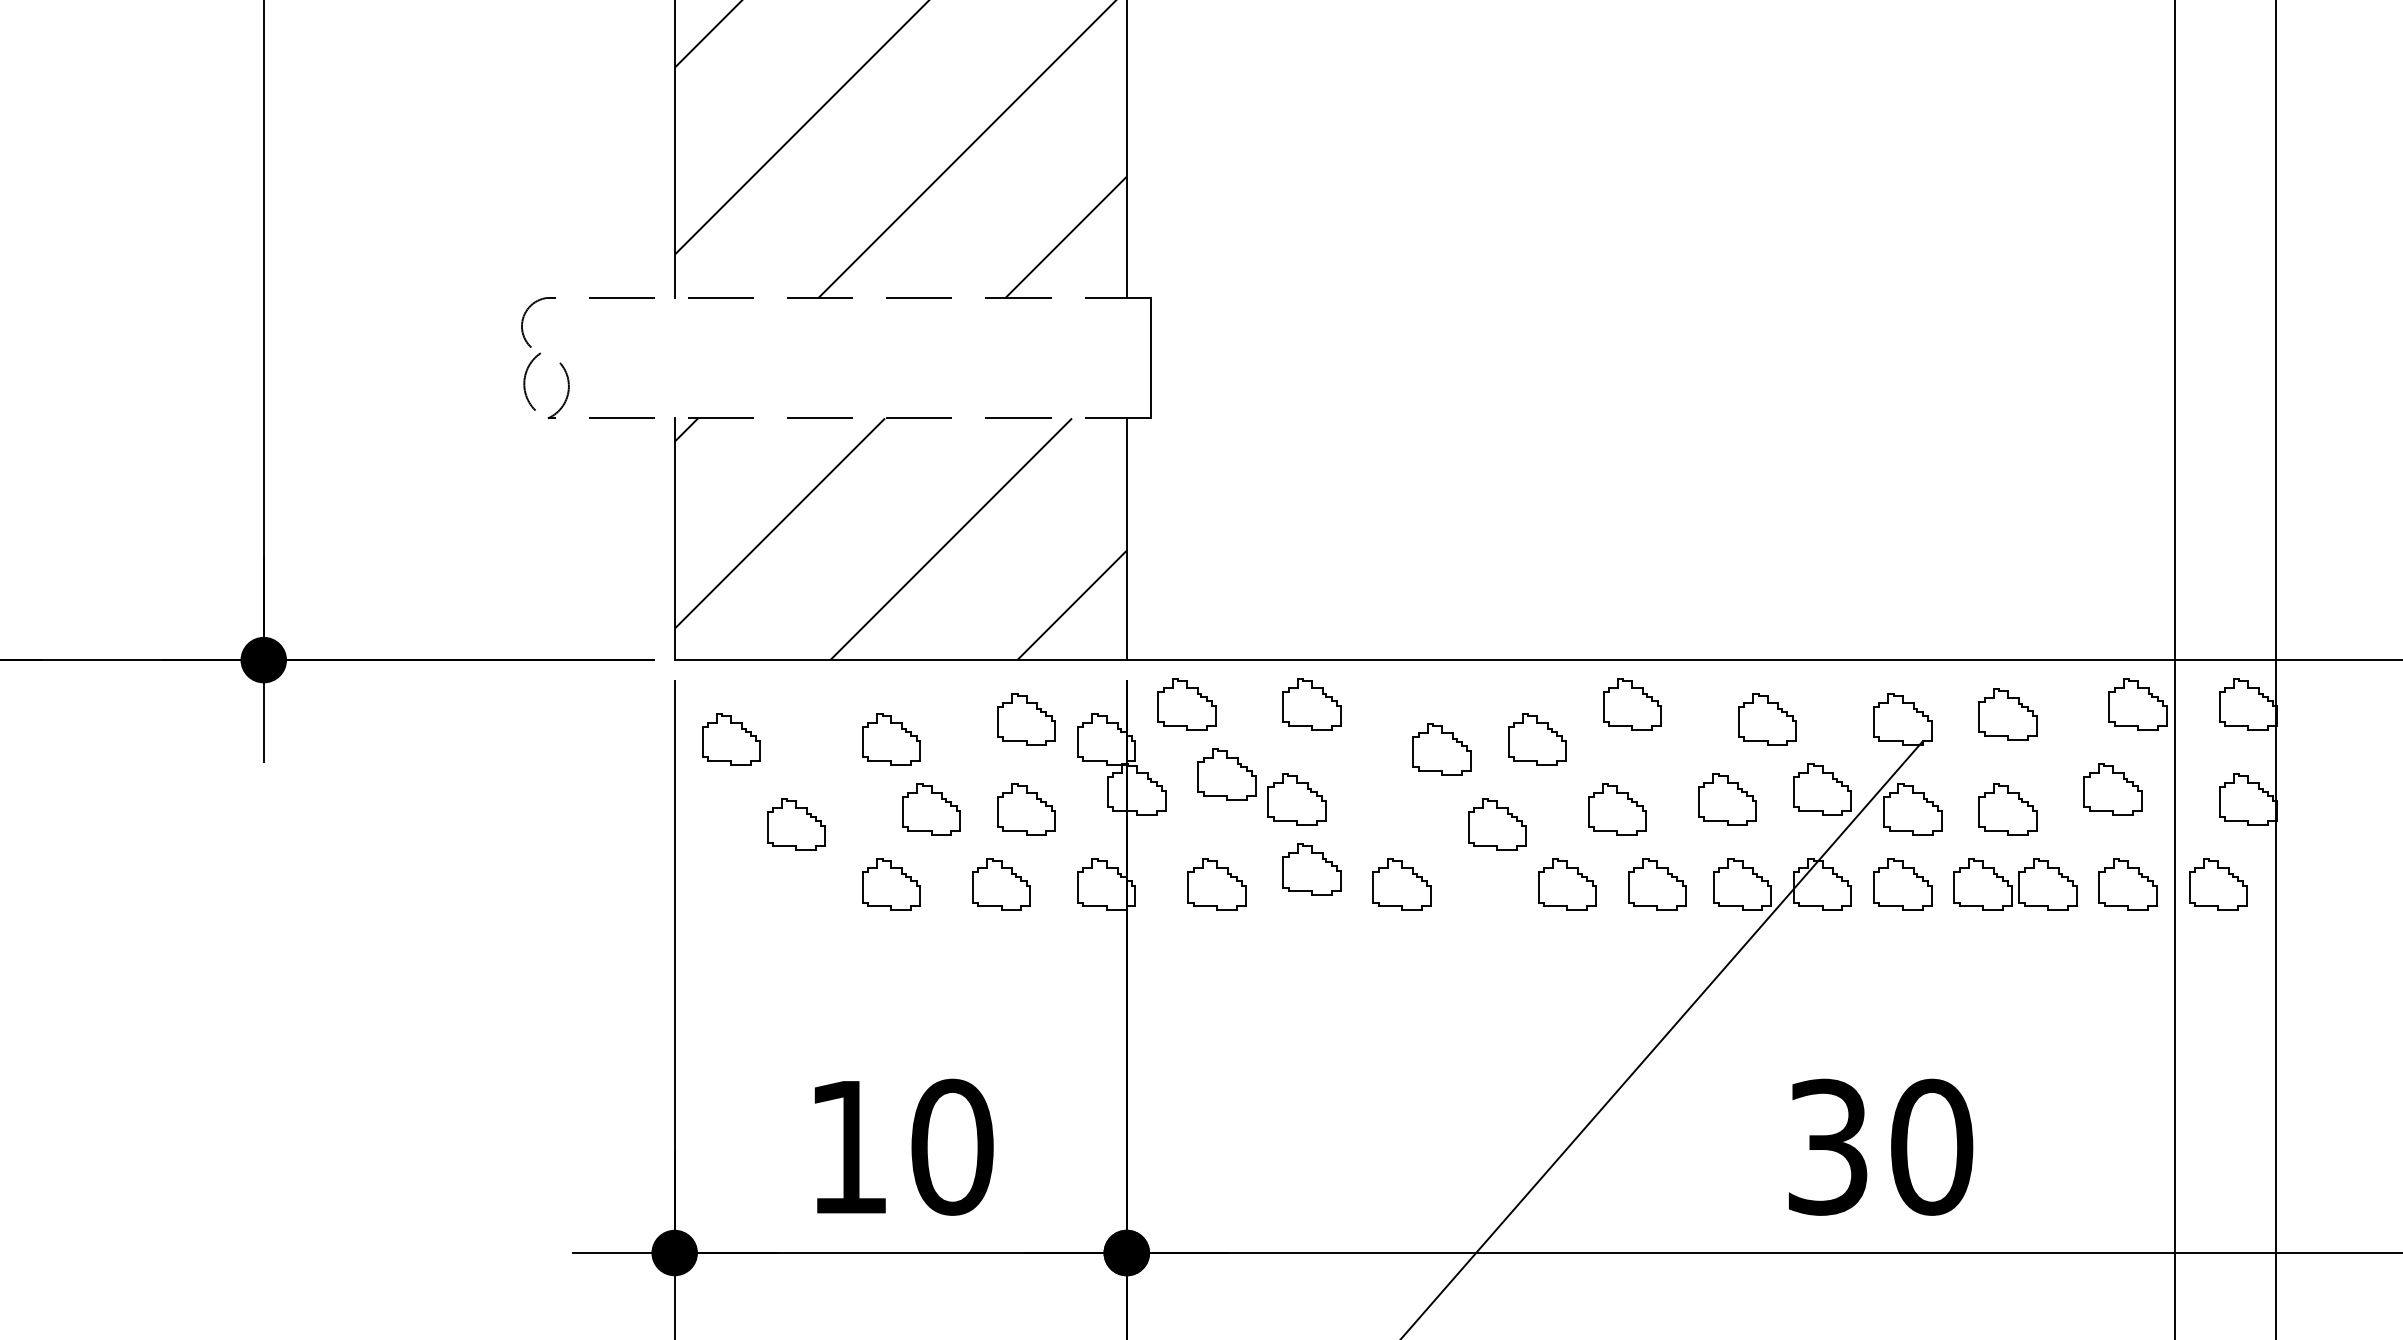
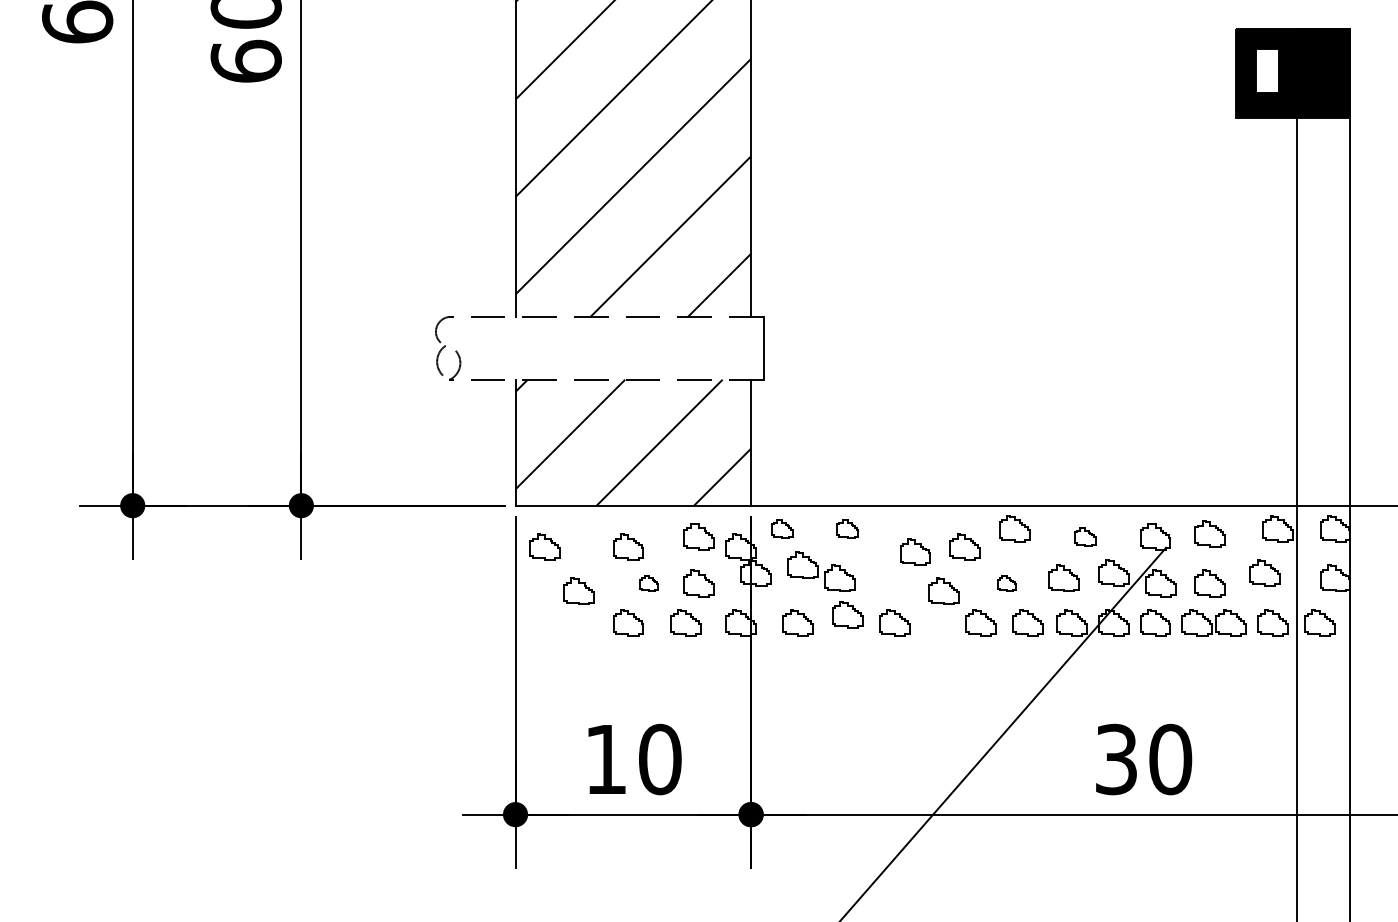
part: (1185, 703) -> (781, 528), size x0.7
part: (1311, 703) -> (847, 528), size x0.7
part: (1766, 719) -> (1084, 536), size x0.7
part: (929, 809) -> (648, 583), size x0.6
part: (1616, 809) -> (1006, 583), size x0.6

